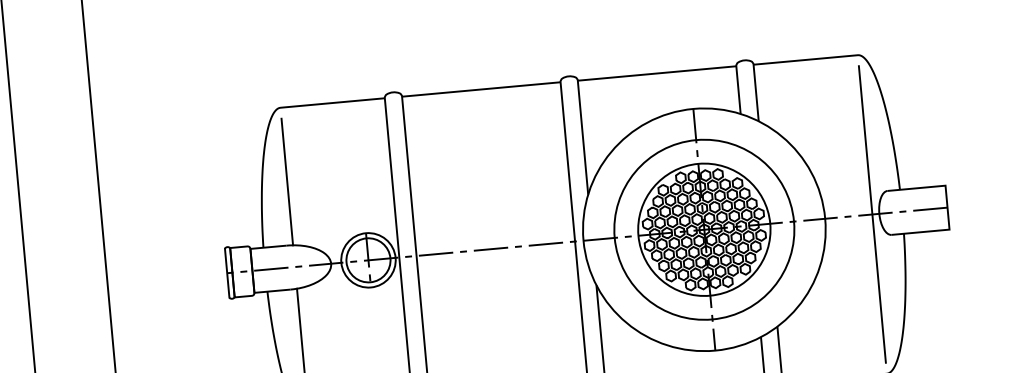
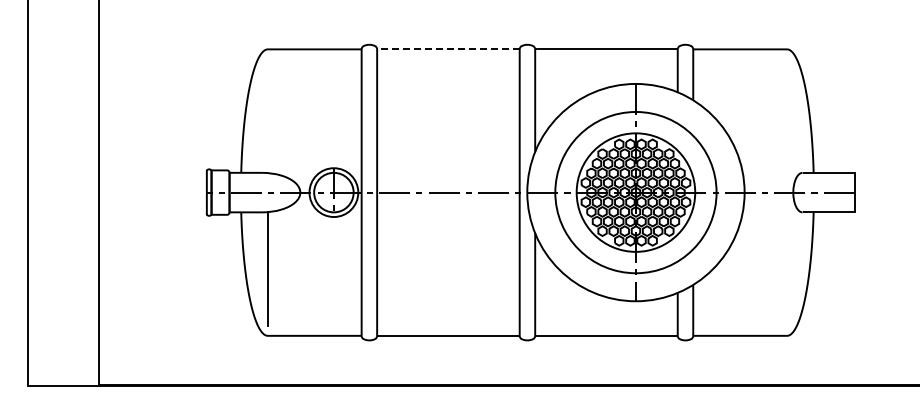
line: (480, 89) -> (447, 49), solid -> dashed
line: (286, 182) -> (267, 116), removed
line: (872, 214) -> (787, 192), removed

